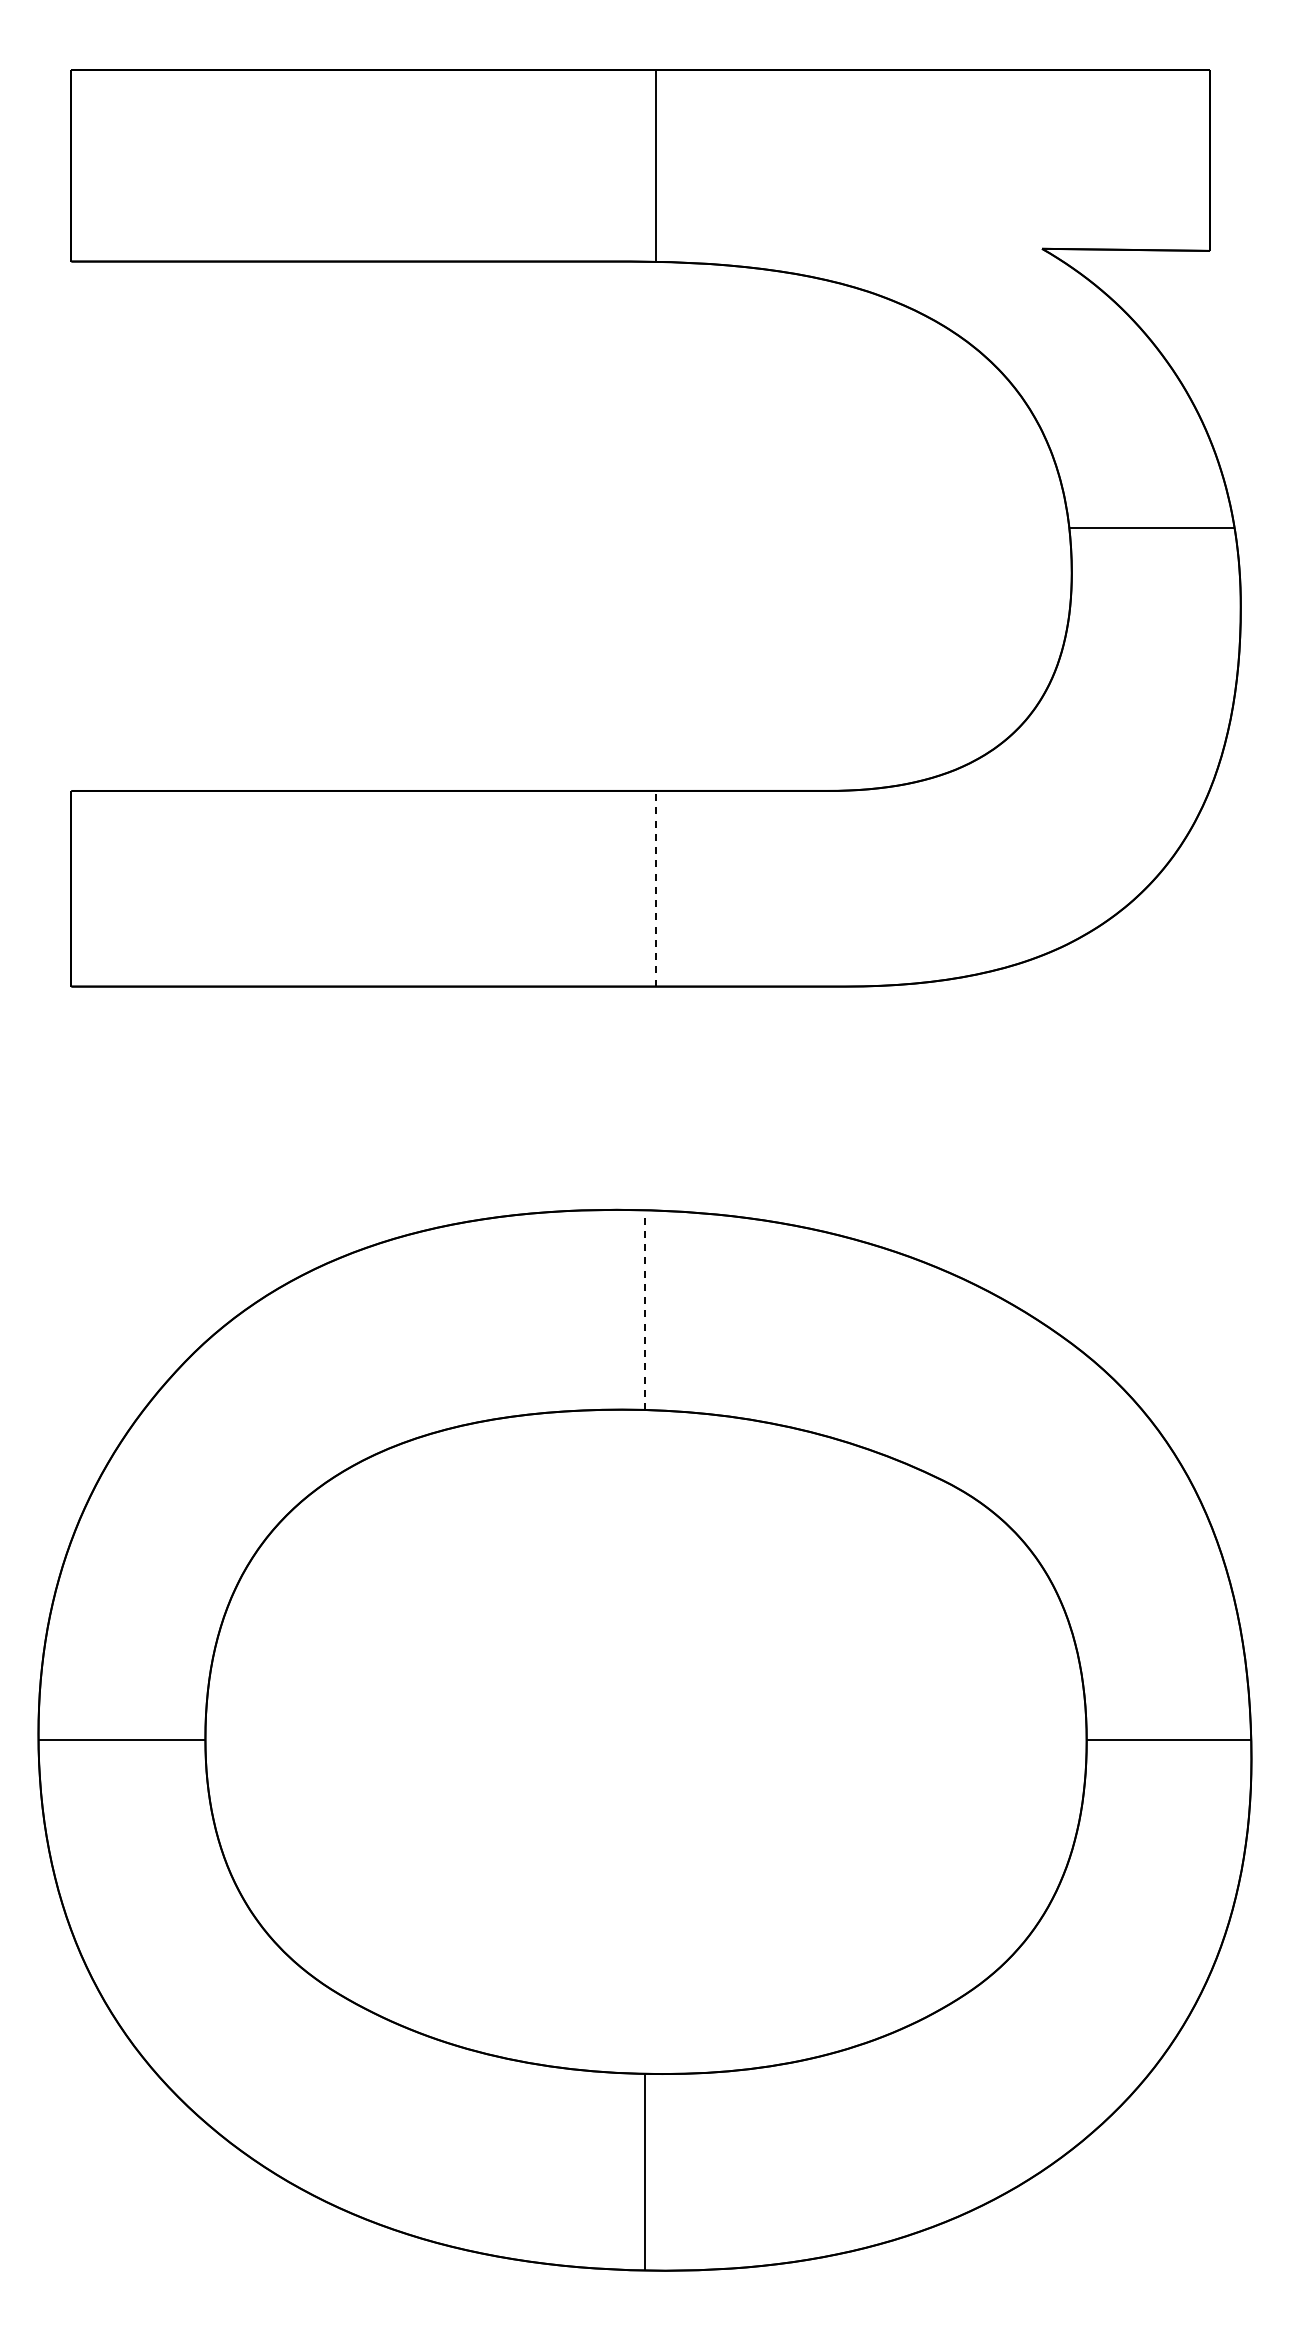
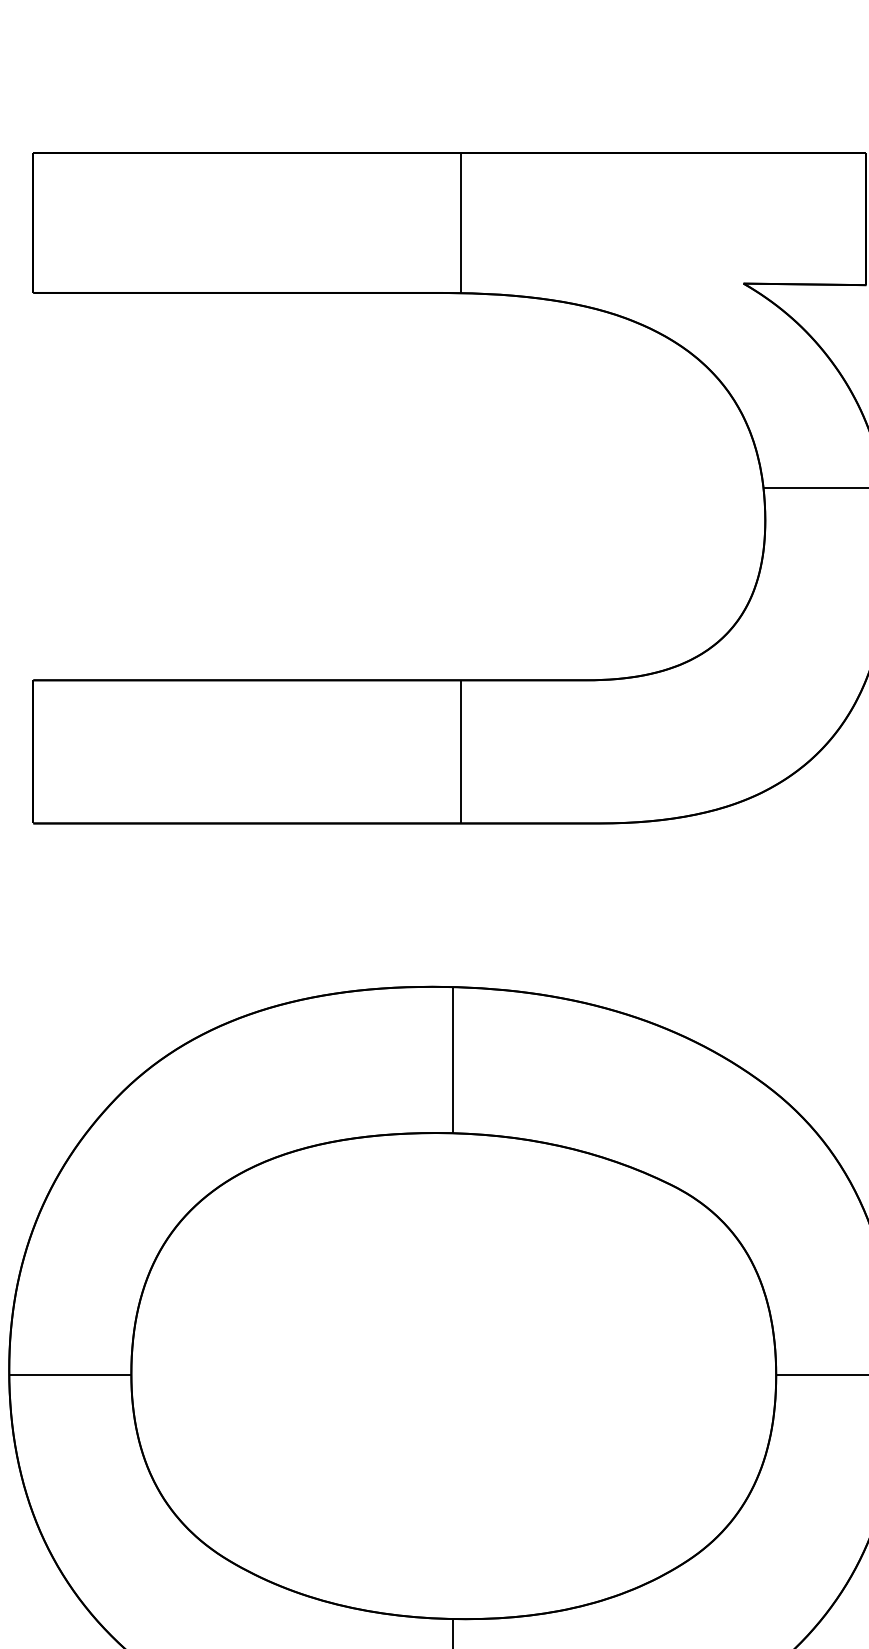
line: (656, 888) -> (461, 751), dashed -> solid
line: (645, 1310) -> (453, 1060), dashed -> solid

